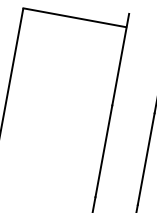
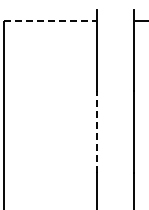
line: (74, 17) -> (50, 21), solid -> dashed
line: (103, 151) -> (96, 132), solid -> dashed

